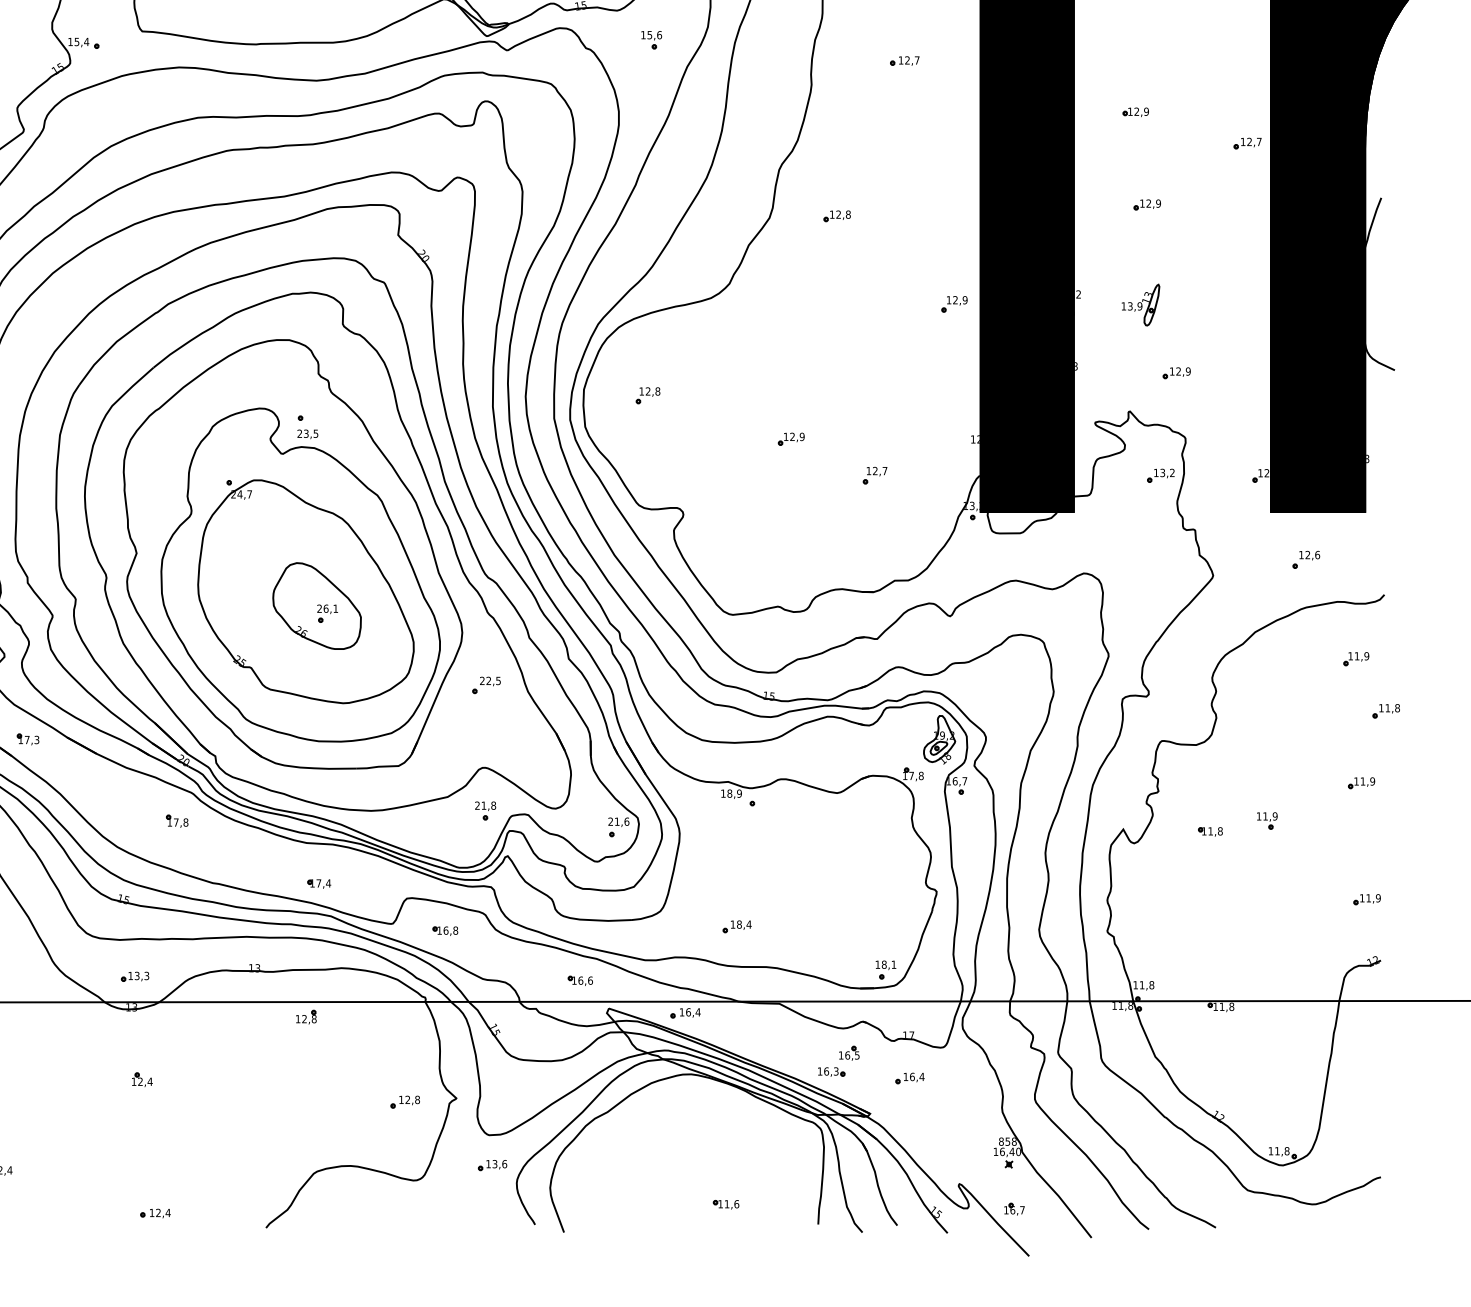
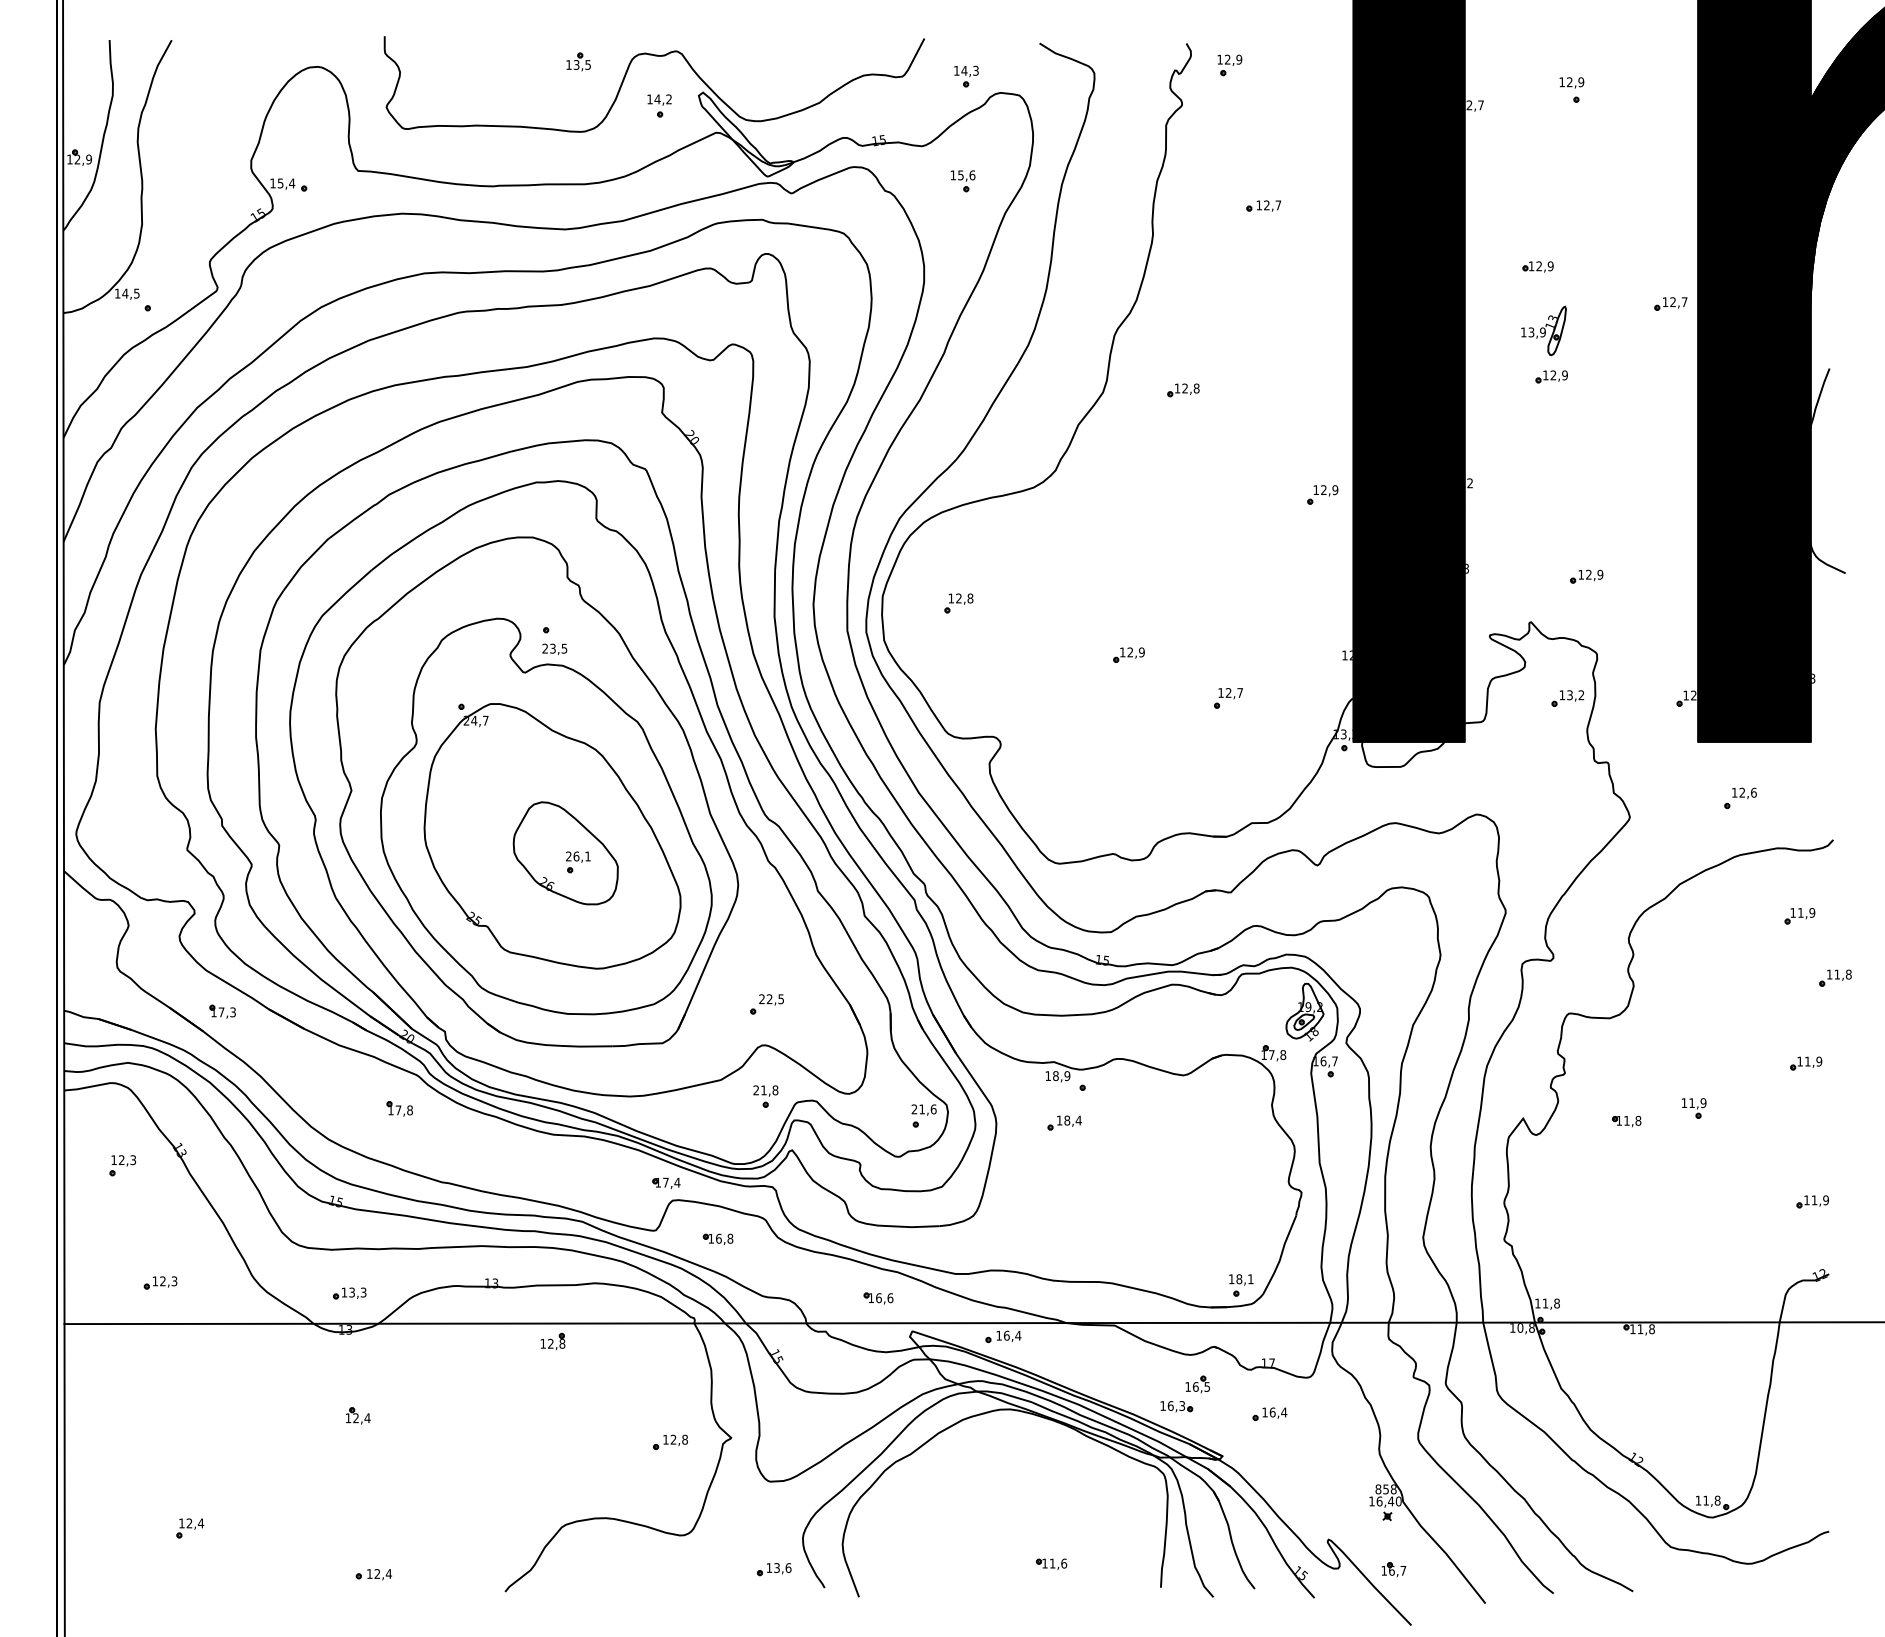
part: (1140, 304) -> (1543, 330), moved
part: (486, 685) -> (766, 1004), moved
part: (319, 883) -> (666, 1182), moved
part: (737, 926) -> (1064, 1122), moved
text: (1121, 1005) -> (1520, 1327), 11,8 -> 10,8
part: (492, 1165) -> (774, 1569), moved

